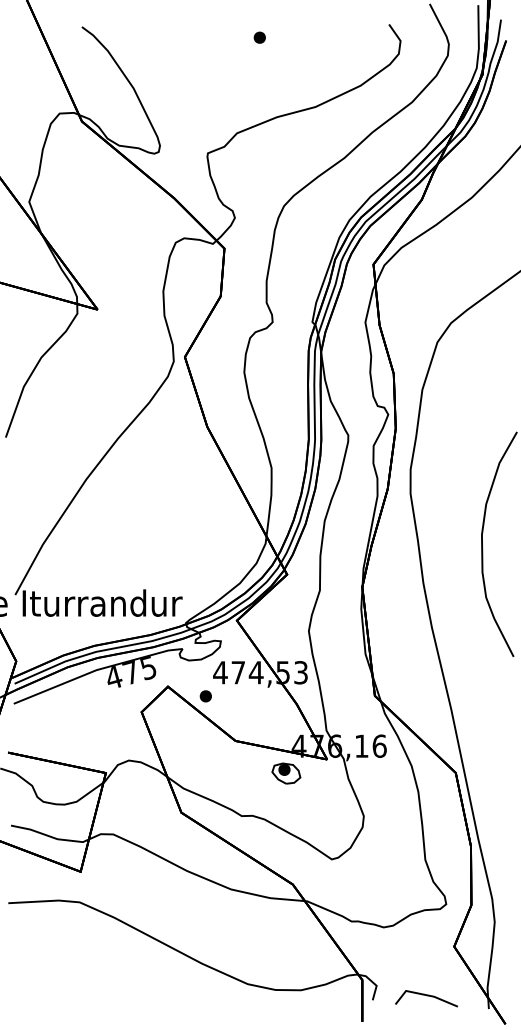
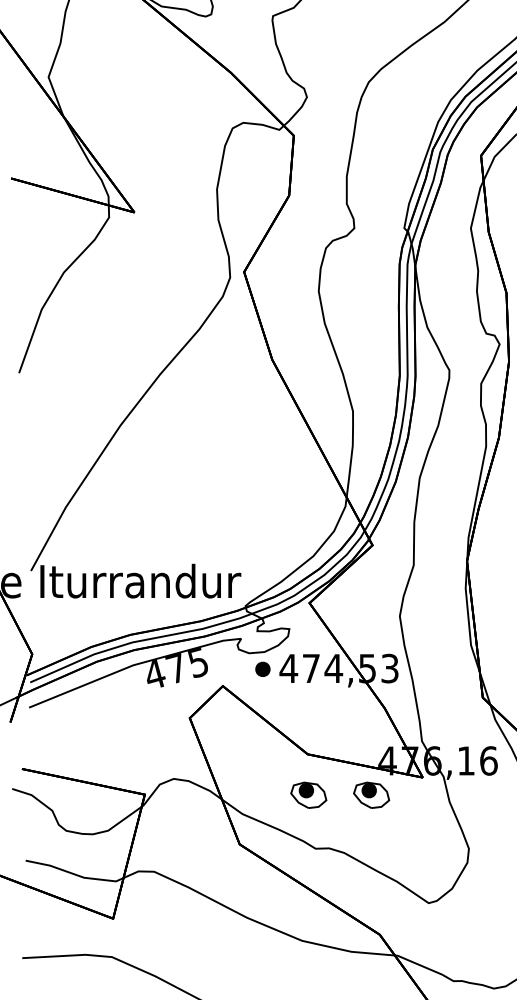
part: (205, 696) -> (262, 669), moved
part: (236, 773) -> (308, 795), added

